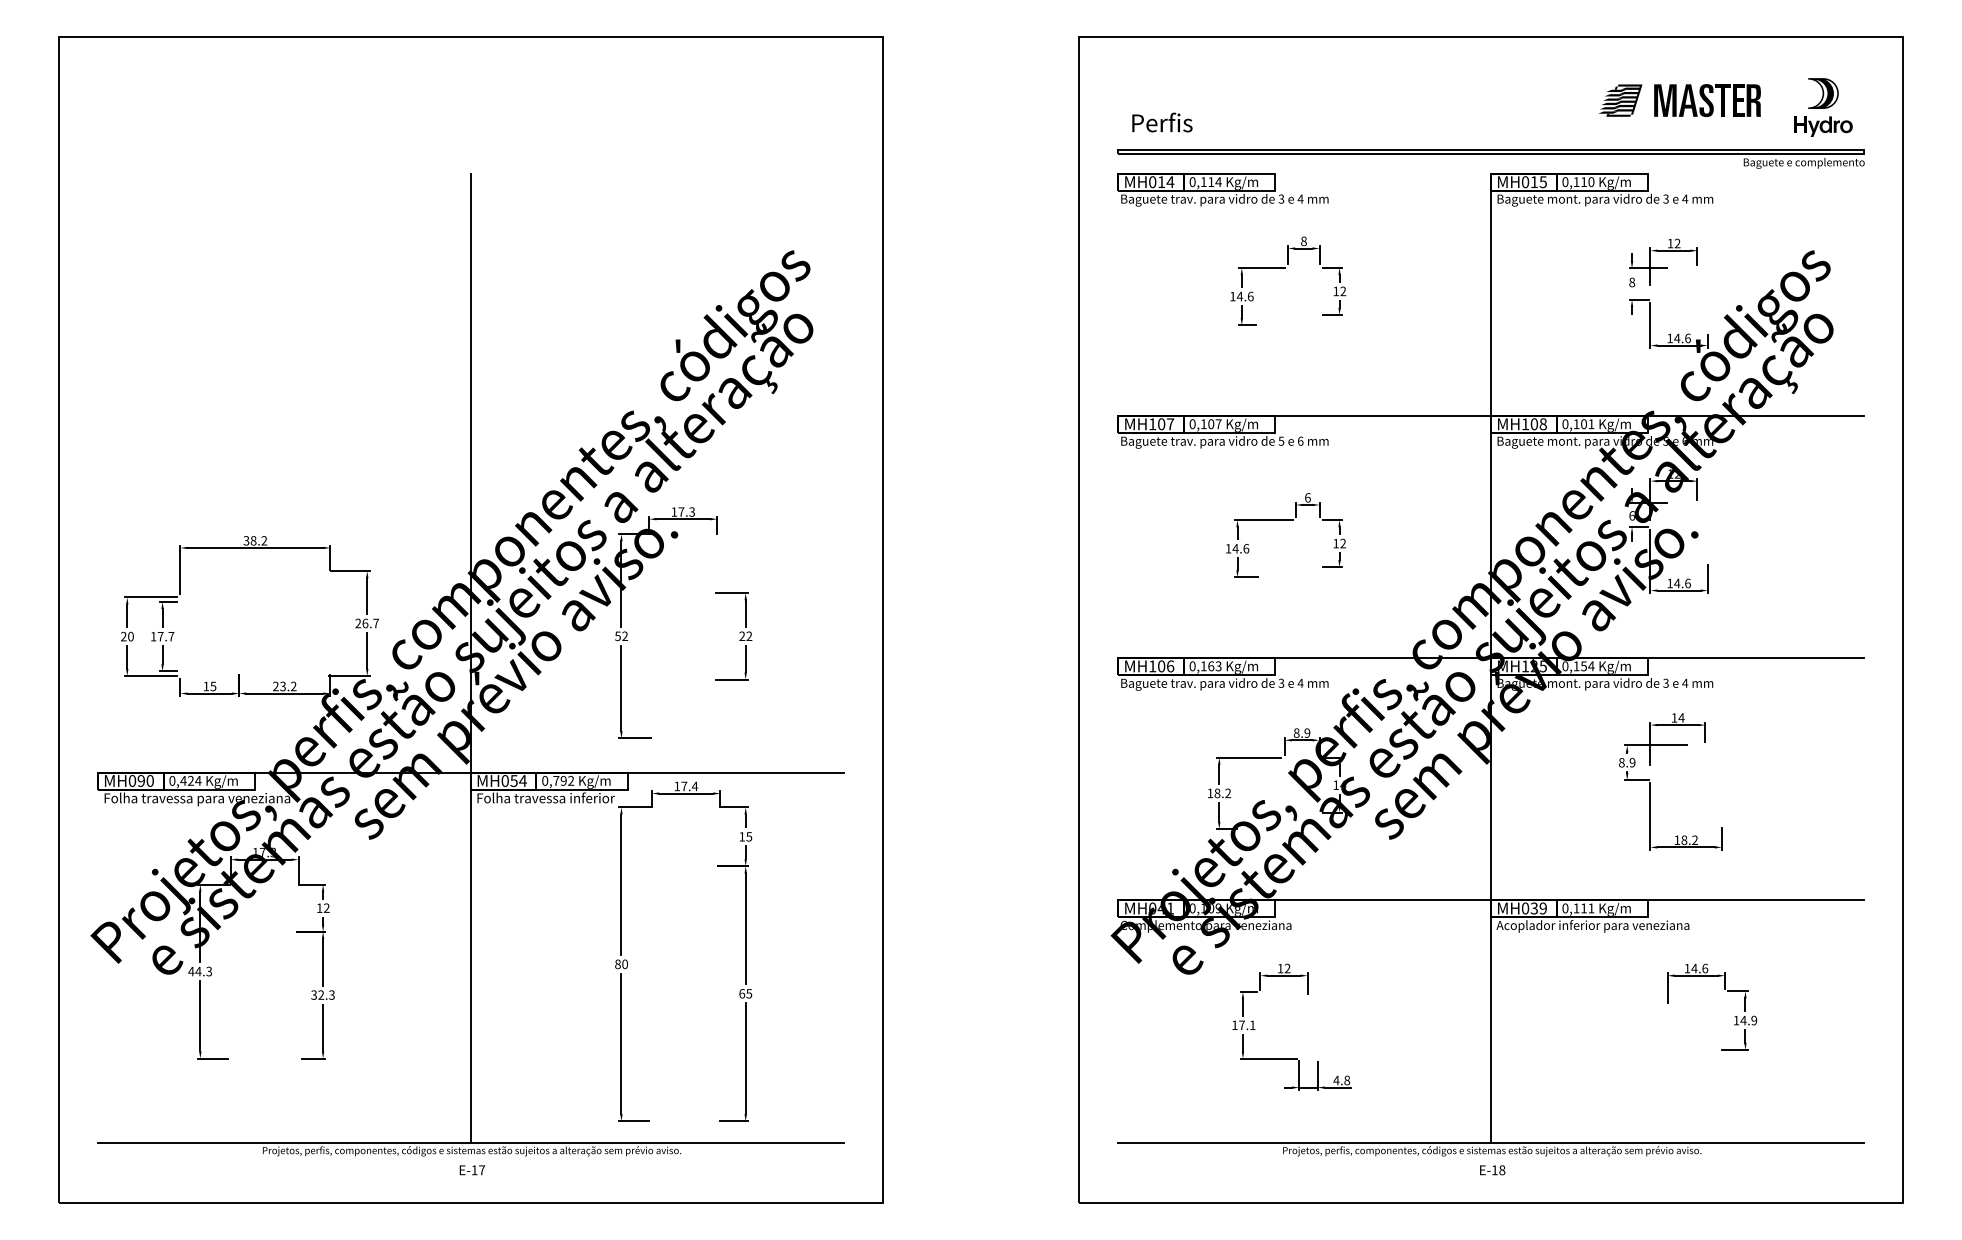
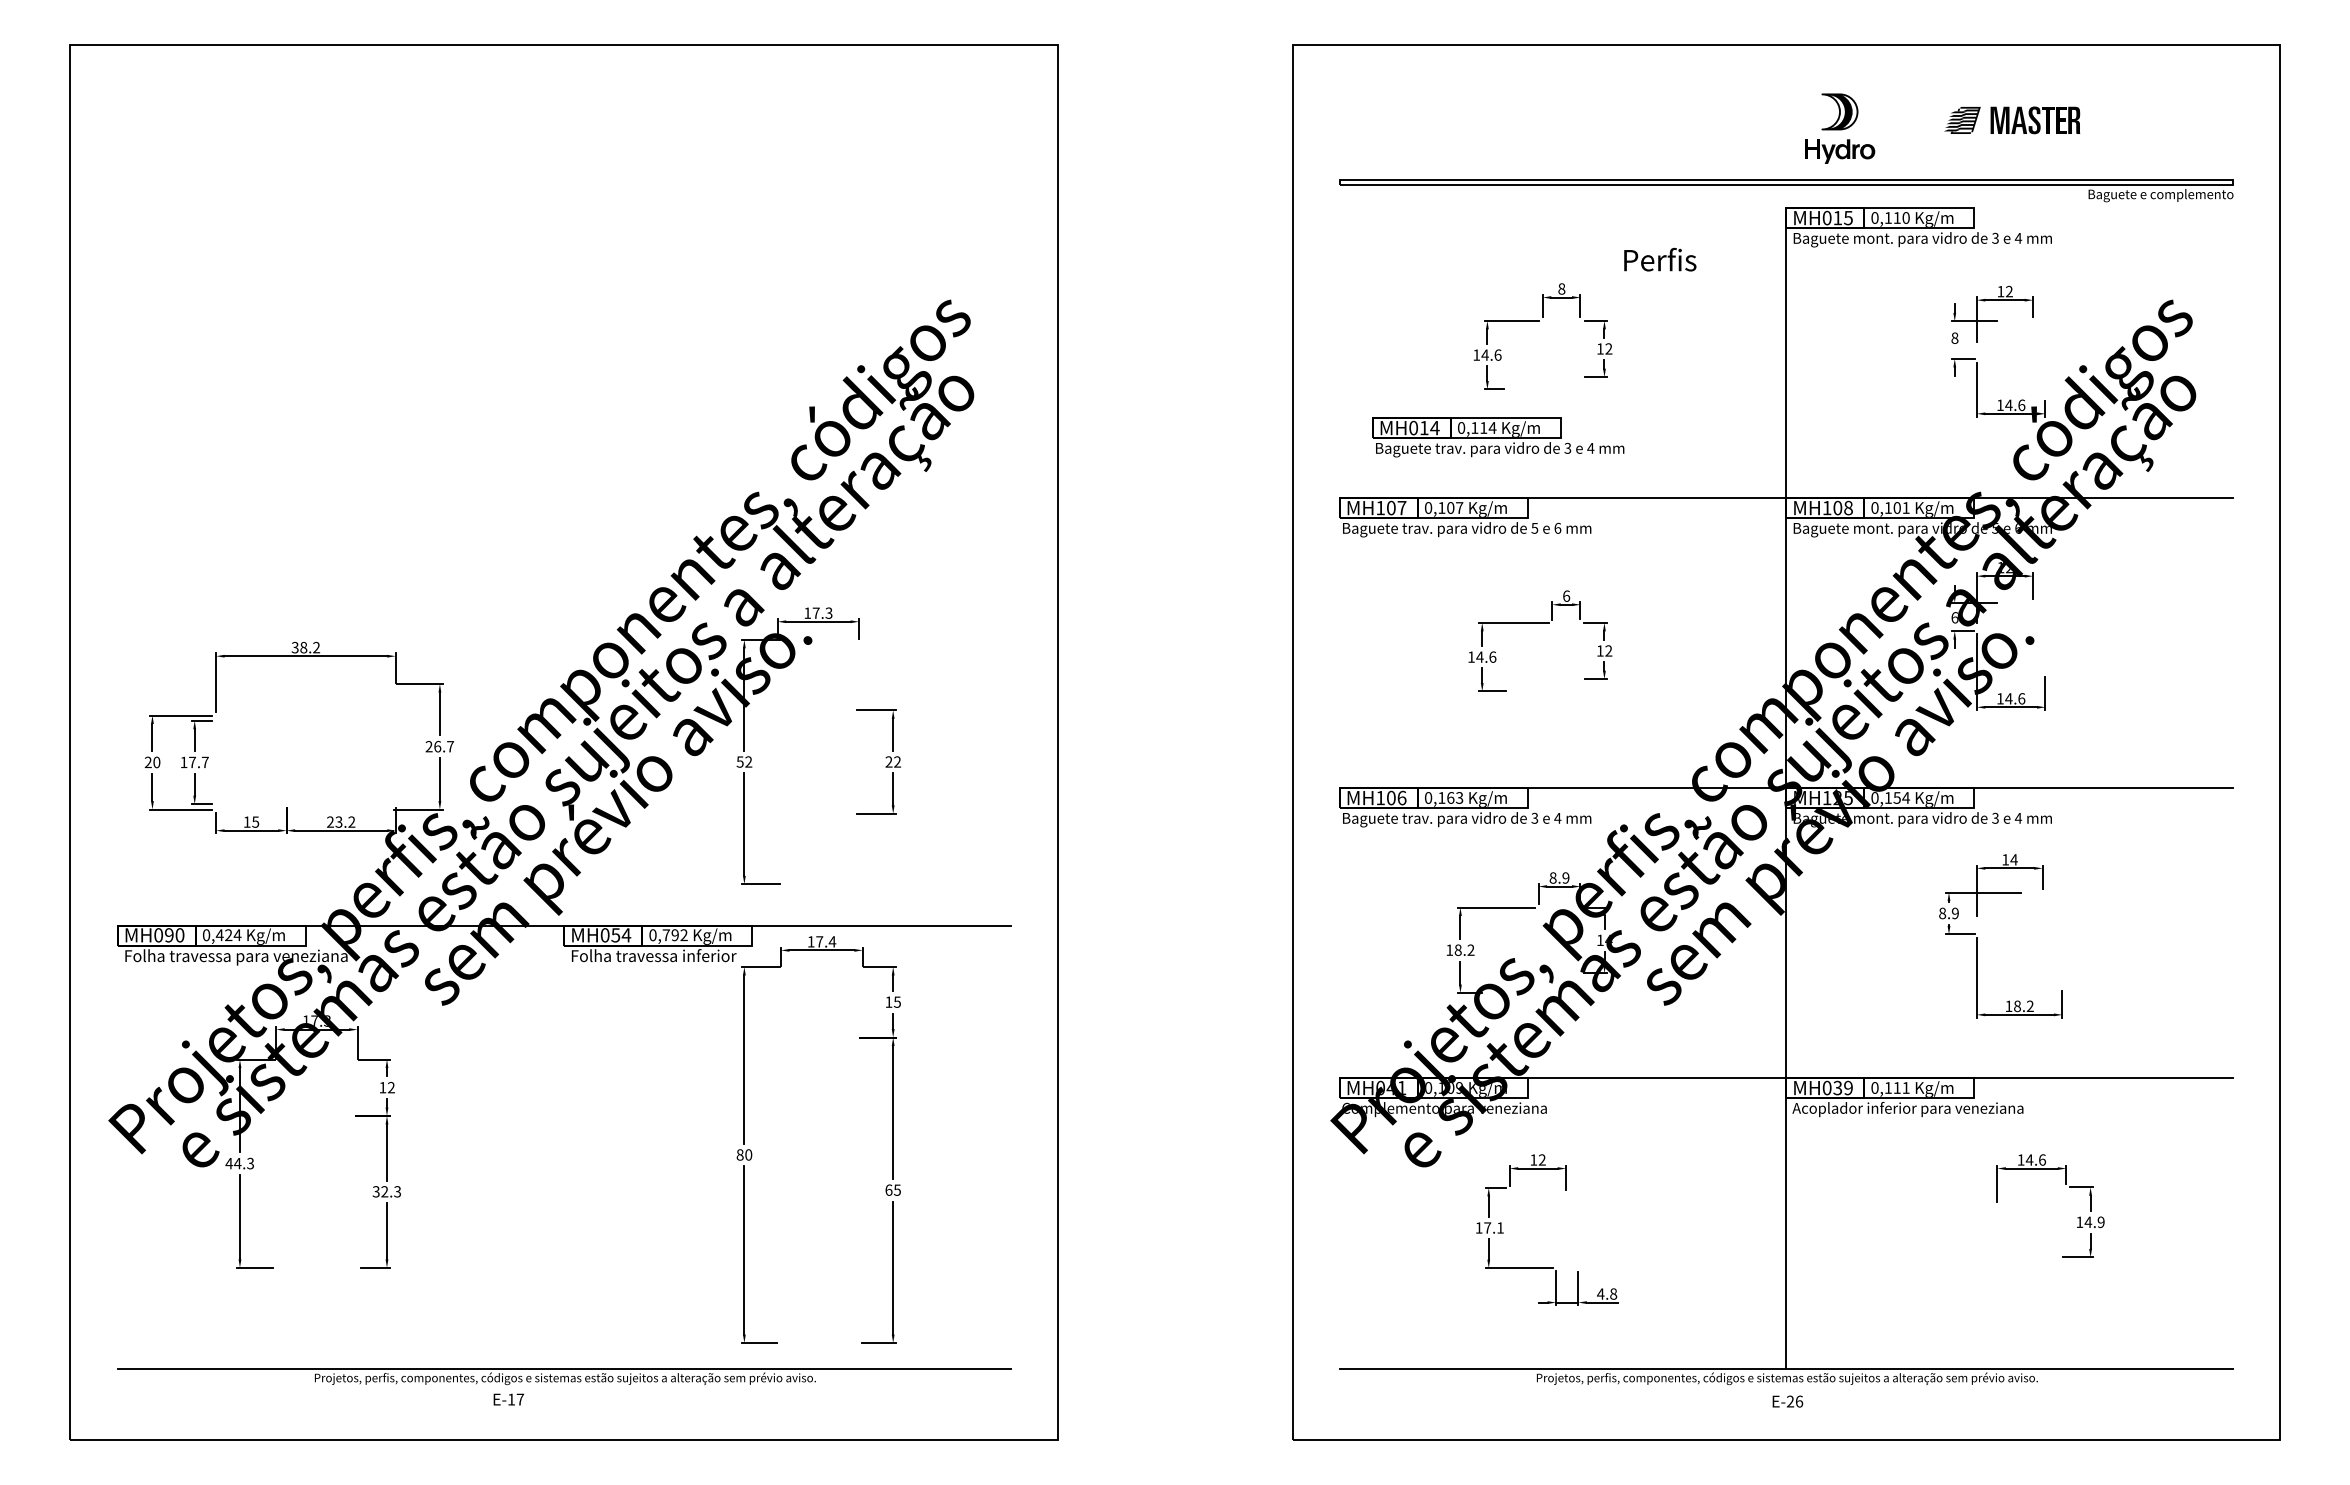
part: (1680, 100) -> (2012, 120), size x0.7
part: (1823, 107) -> (1840, 128), moved
text: (1162, 122) -> (1660, 259), moved
part: (1223, 190) -> (1498, 437), moved
line: (470, 658) -> (563, 788), removed
text: (472, 1170) -> (508, 1399), moved
text: (1499, 1170) -> (1795, 1401), E-18 -> E-26

